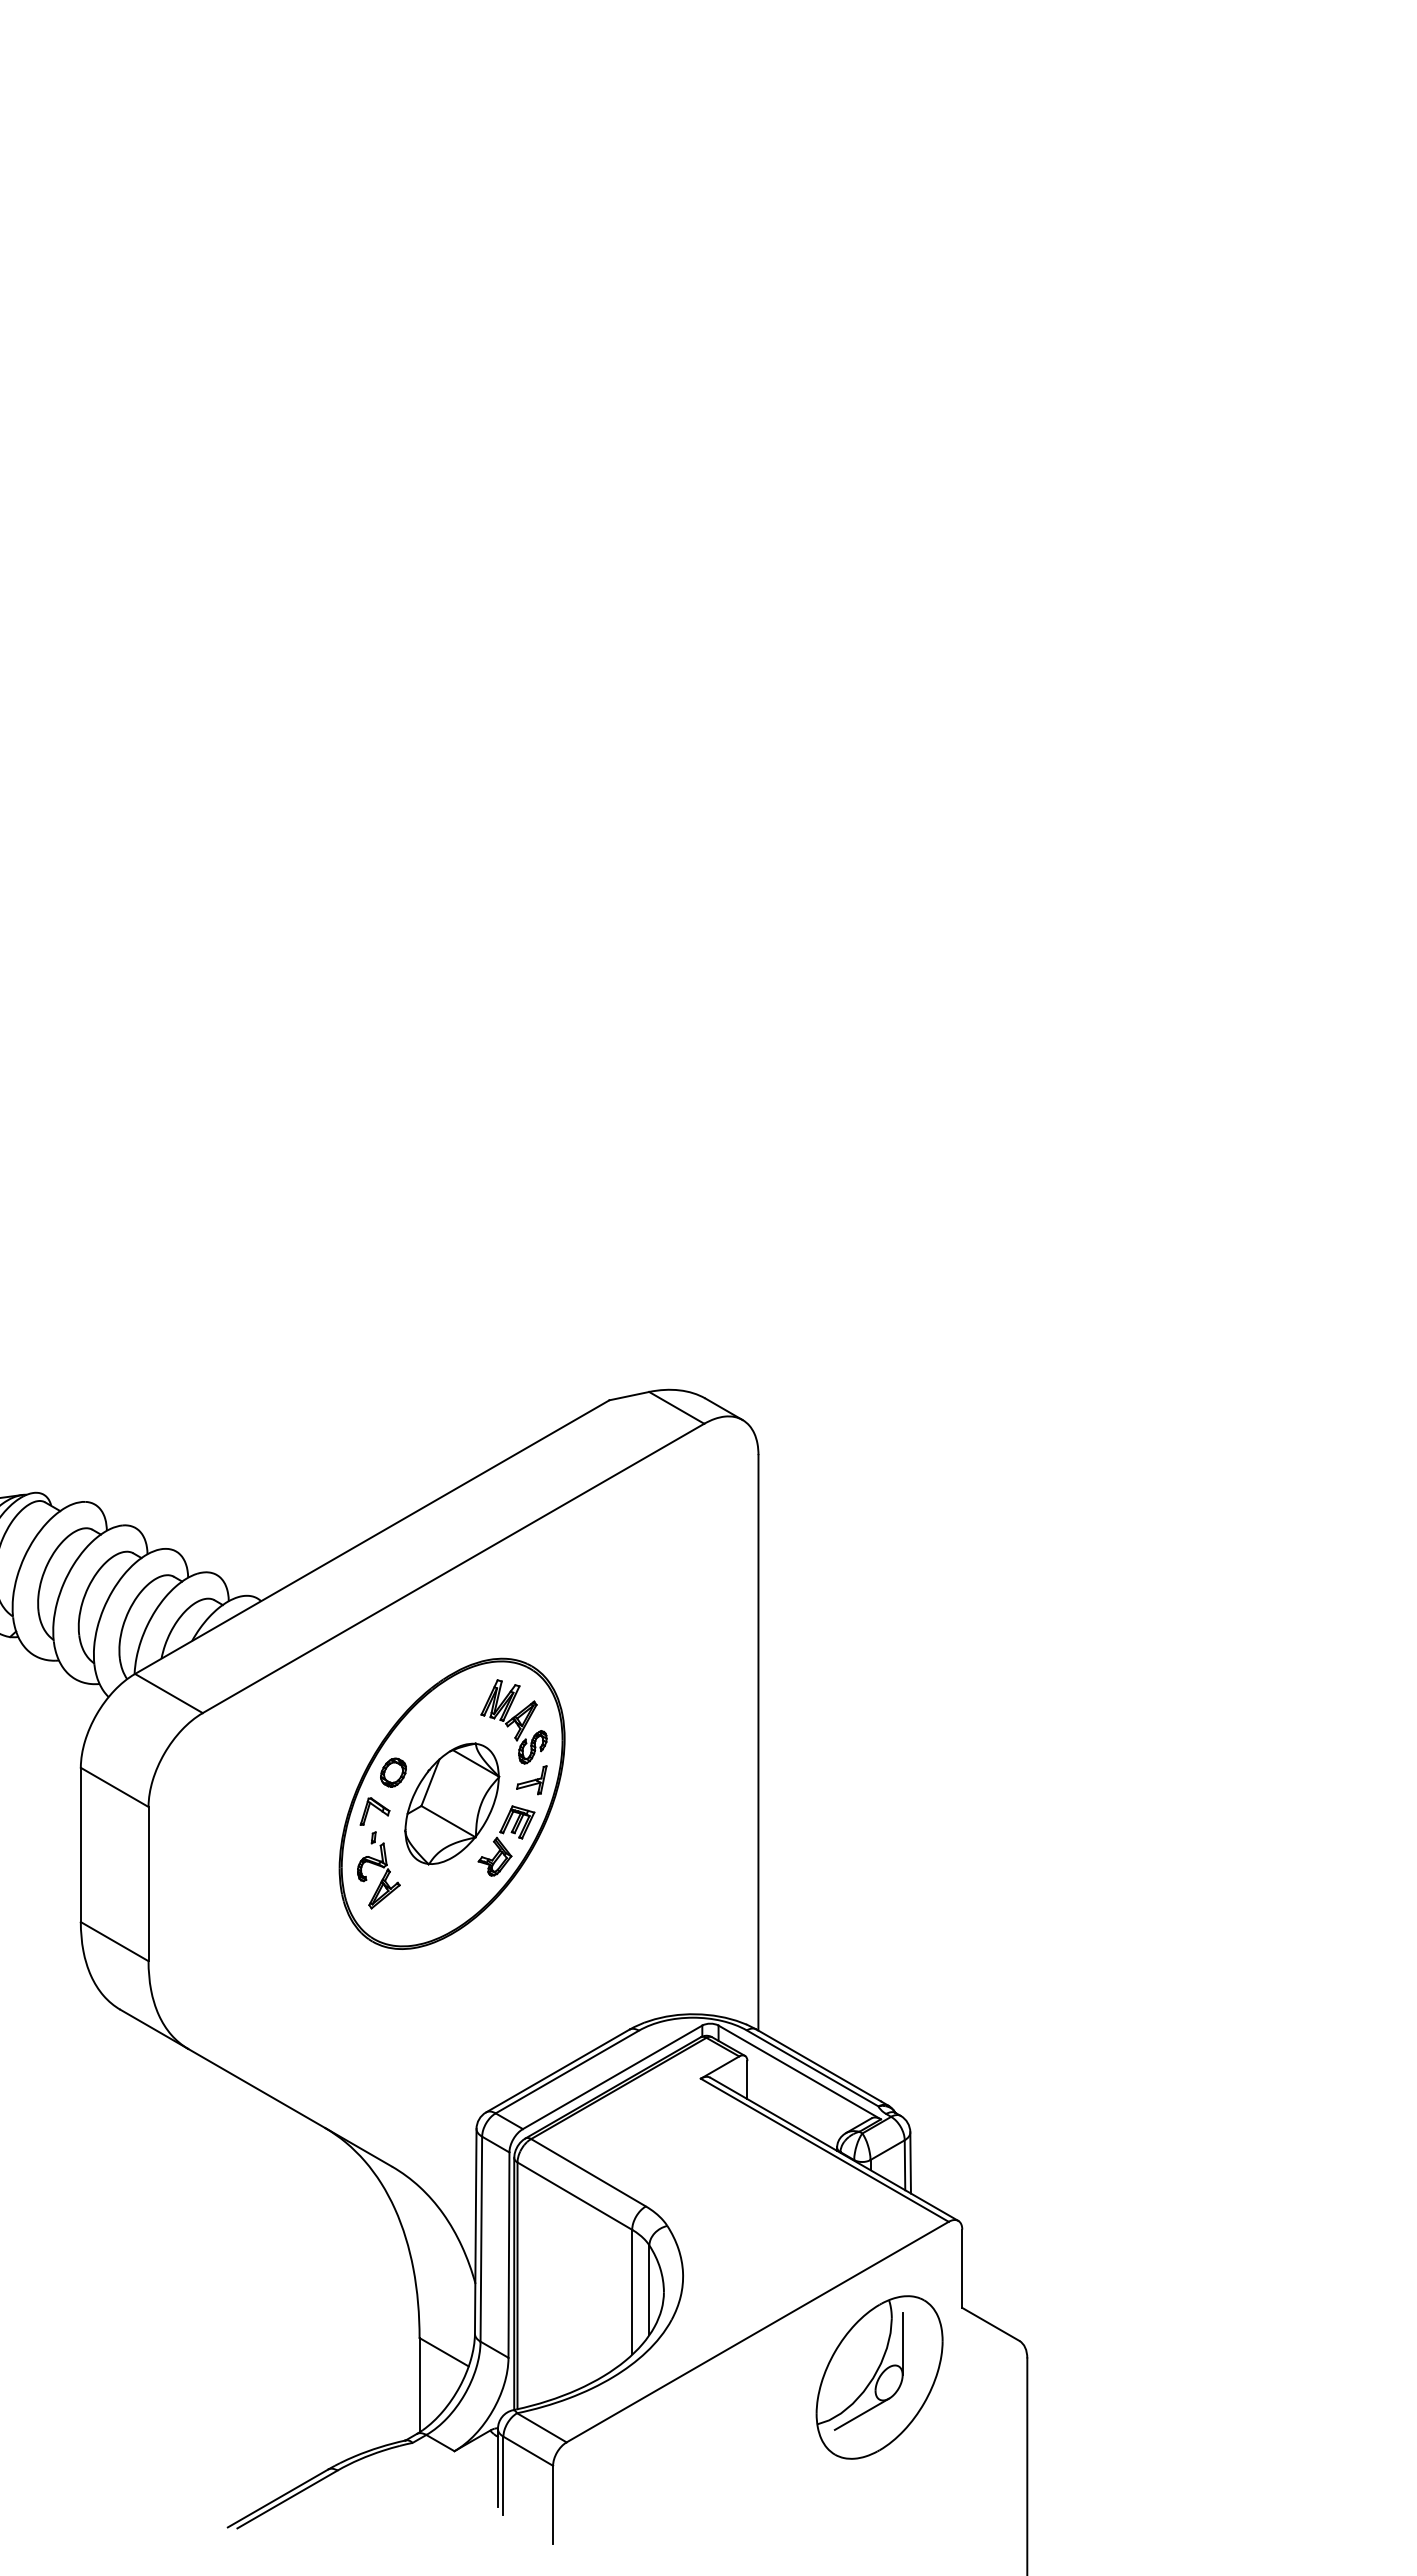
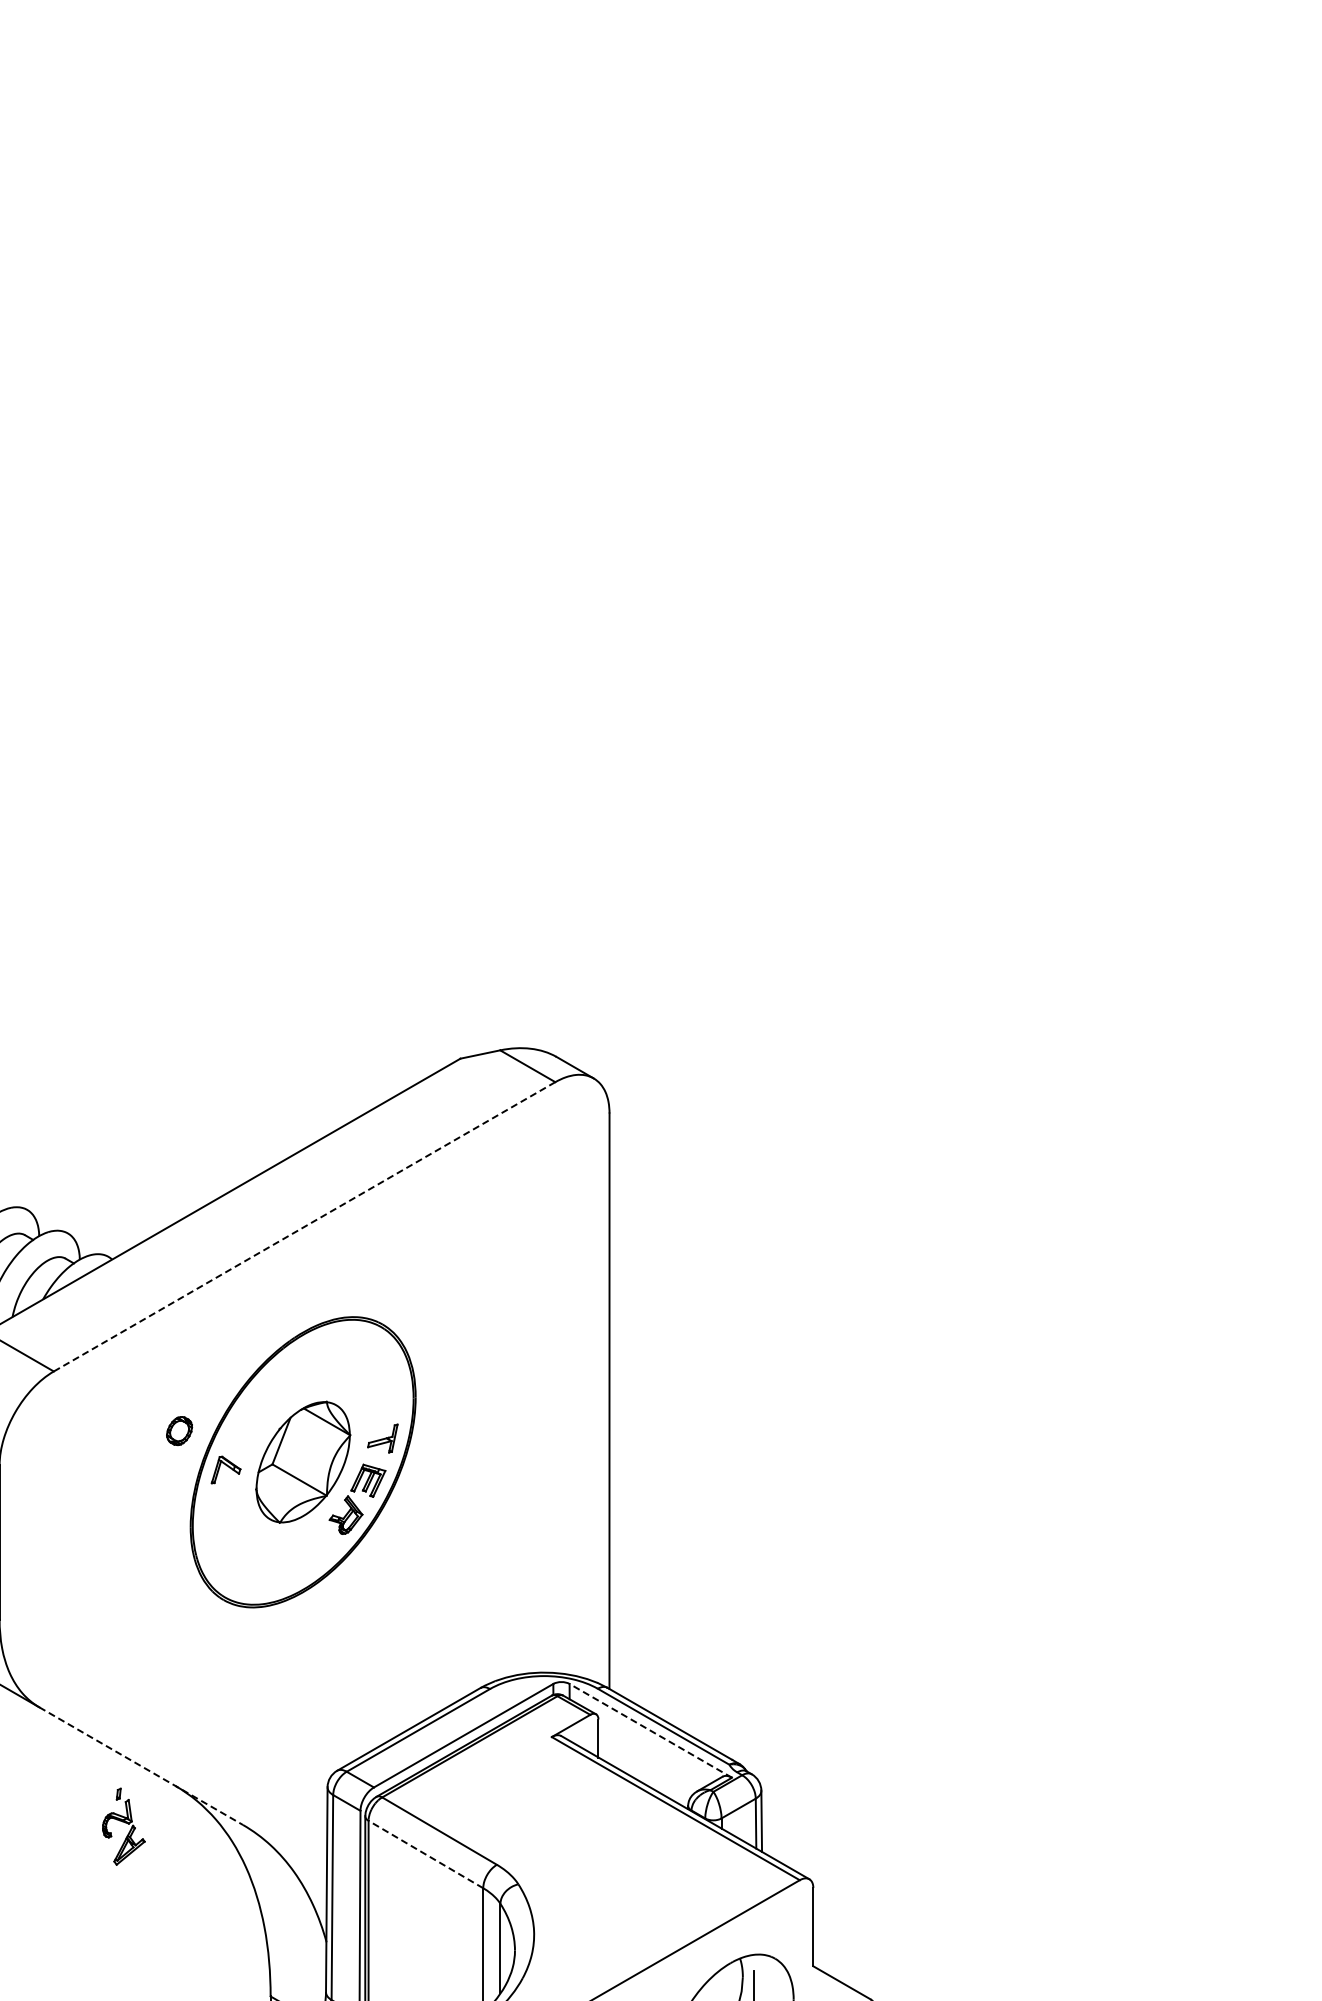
line: (453, 1568) -> (304, 1226), solid -> dashed
part: (513, 1721) -> (364, 1379), removed
part: (393, 1772) -> (179, 1430), moved
part: (378, 1870) -> (123, 1826), moved
line: (799, 2072) -> (650, 1730), solid -> dashed
line: (290, 2107) -> (141, 1765), solid -> dashed
line: (574, 2195) -> (425, 1853), solid -> dashed

